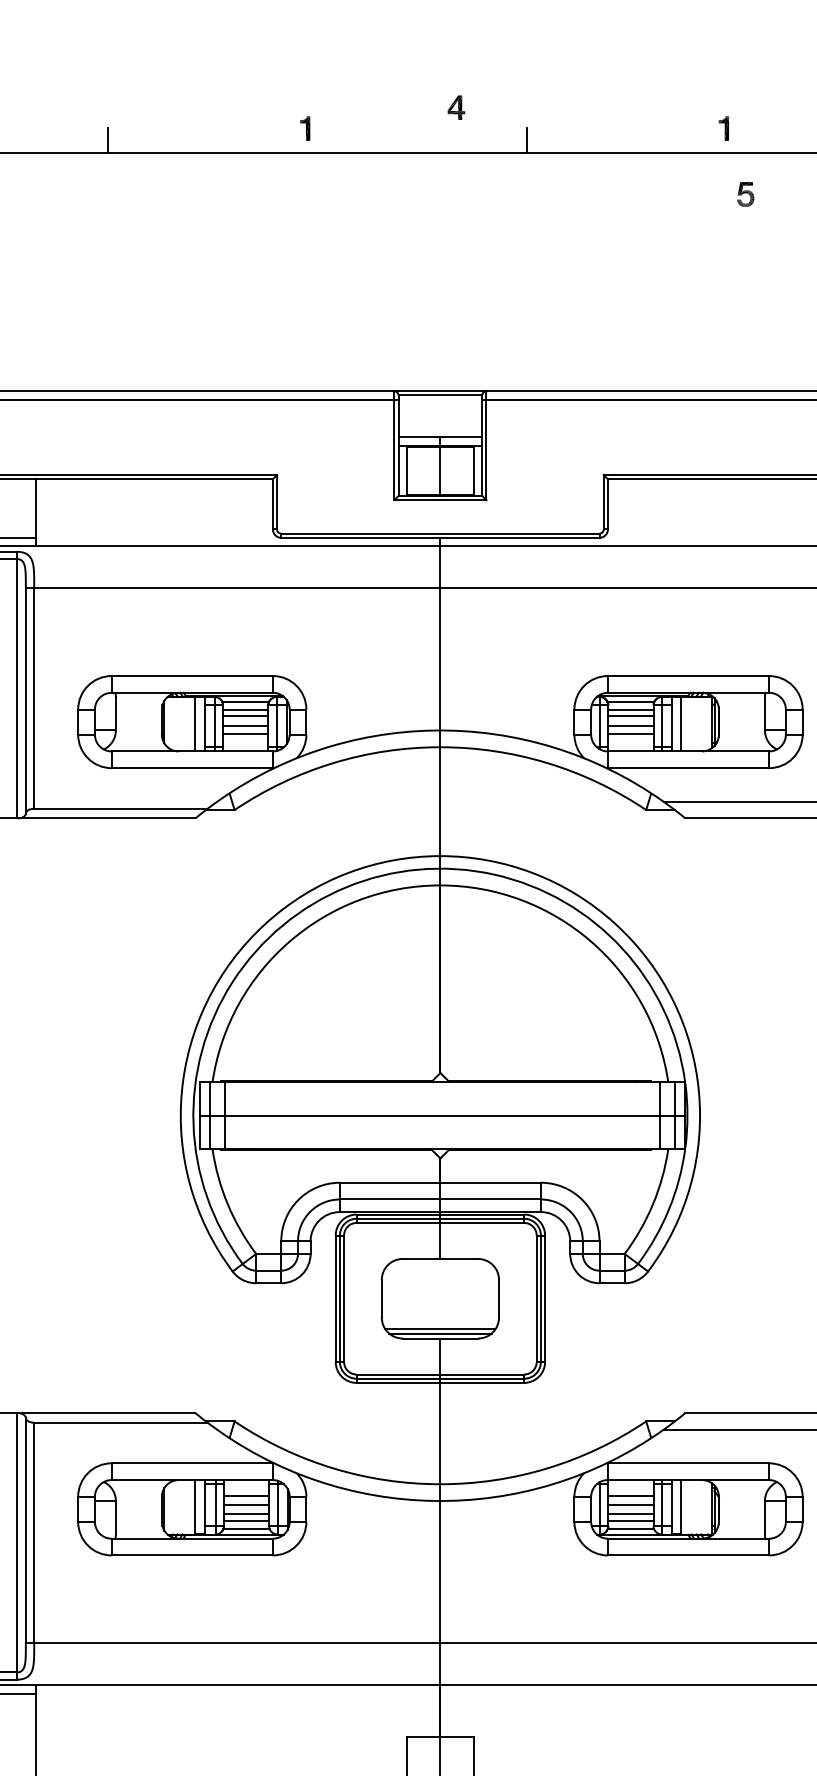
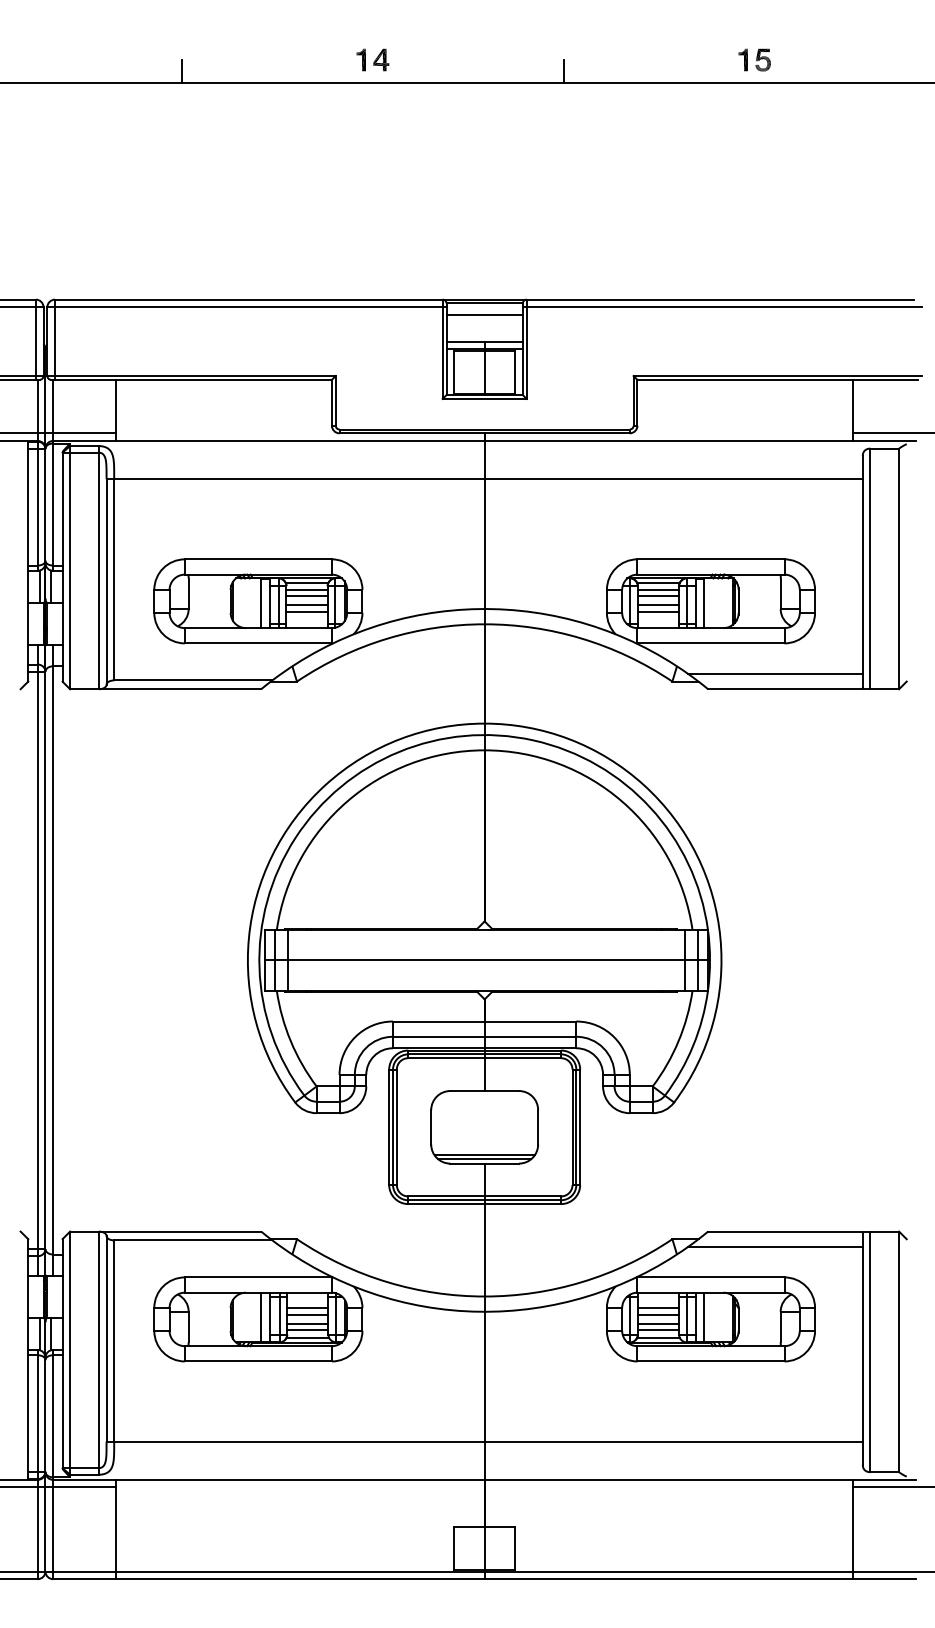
part: (456, 107) -> (381, 59), moved
part: (745, 193) -> (762, 59), moved
line: (440, 407) -> (484, 314), added

